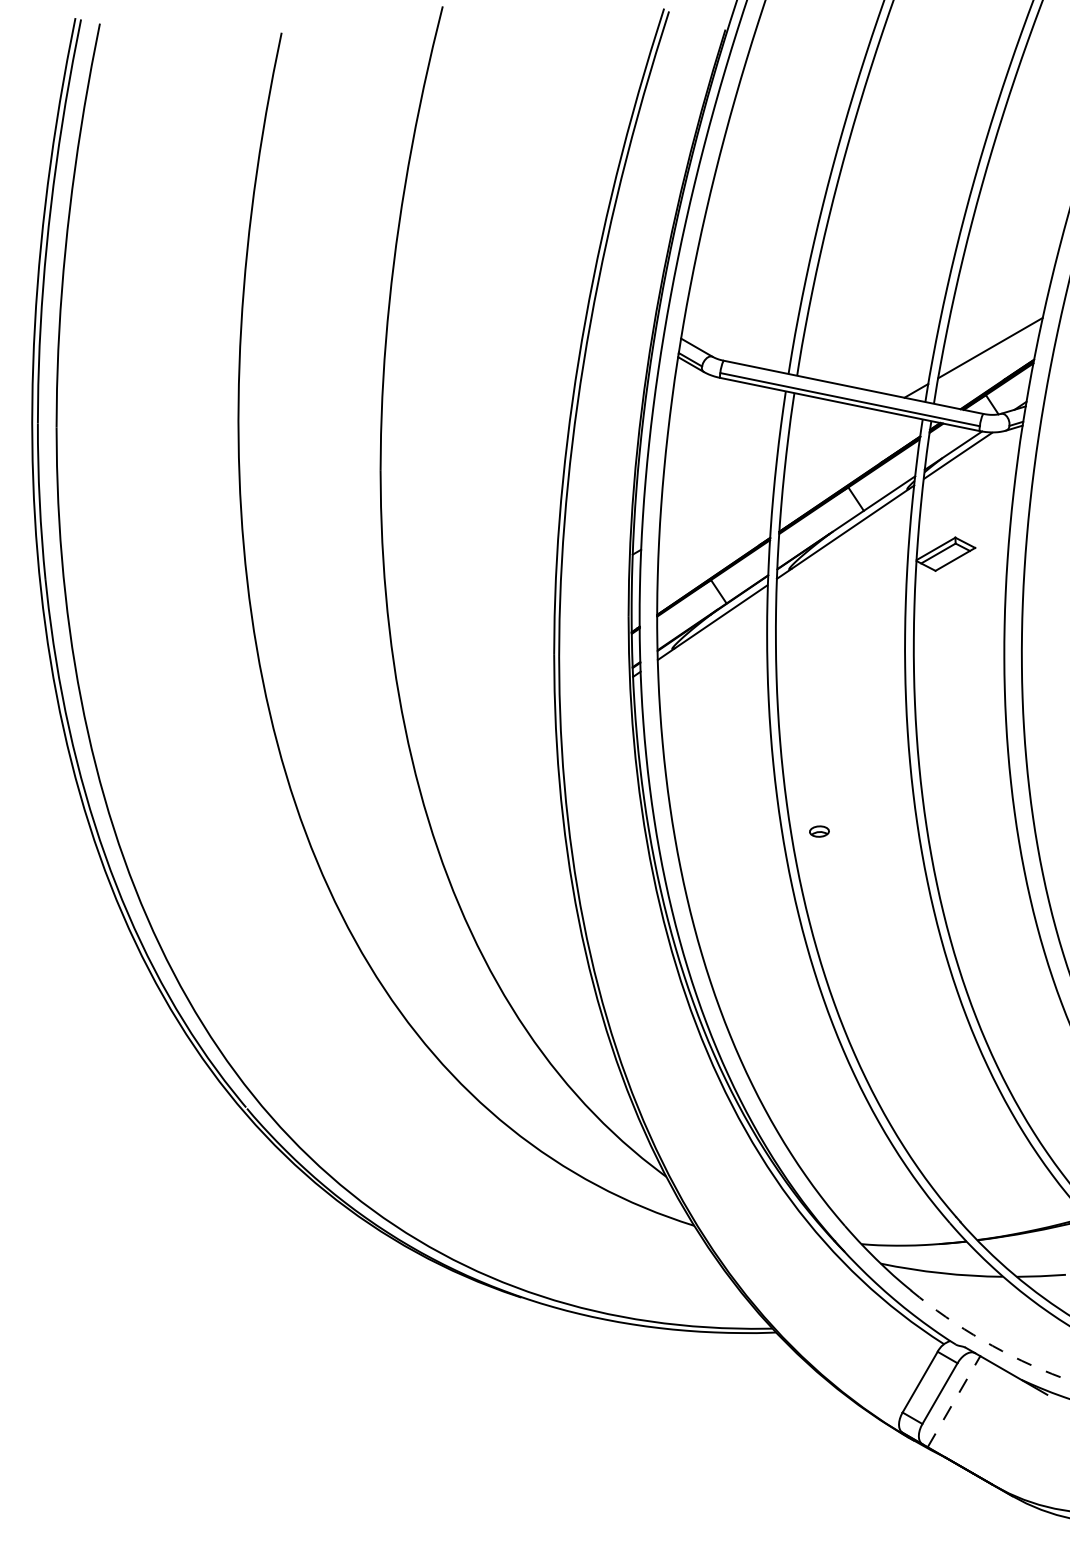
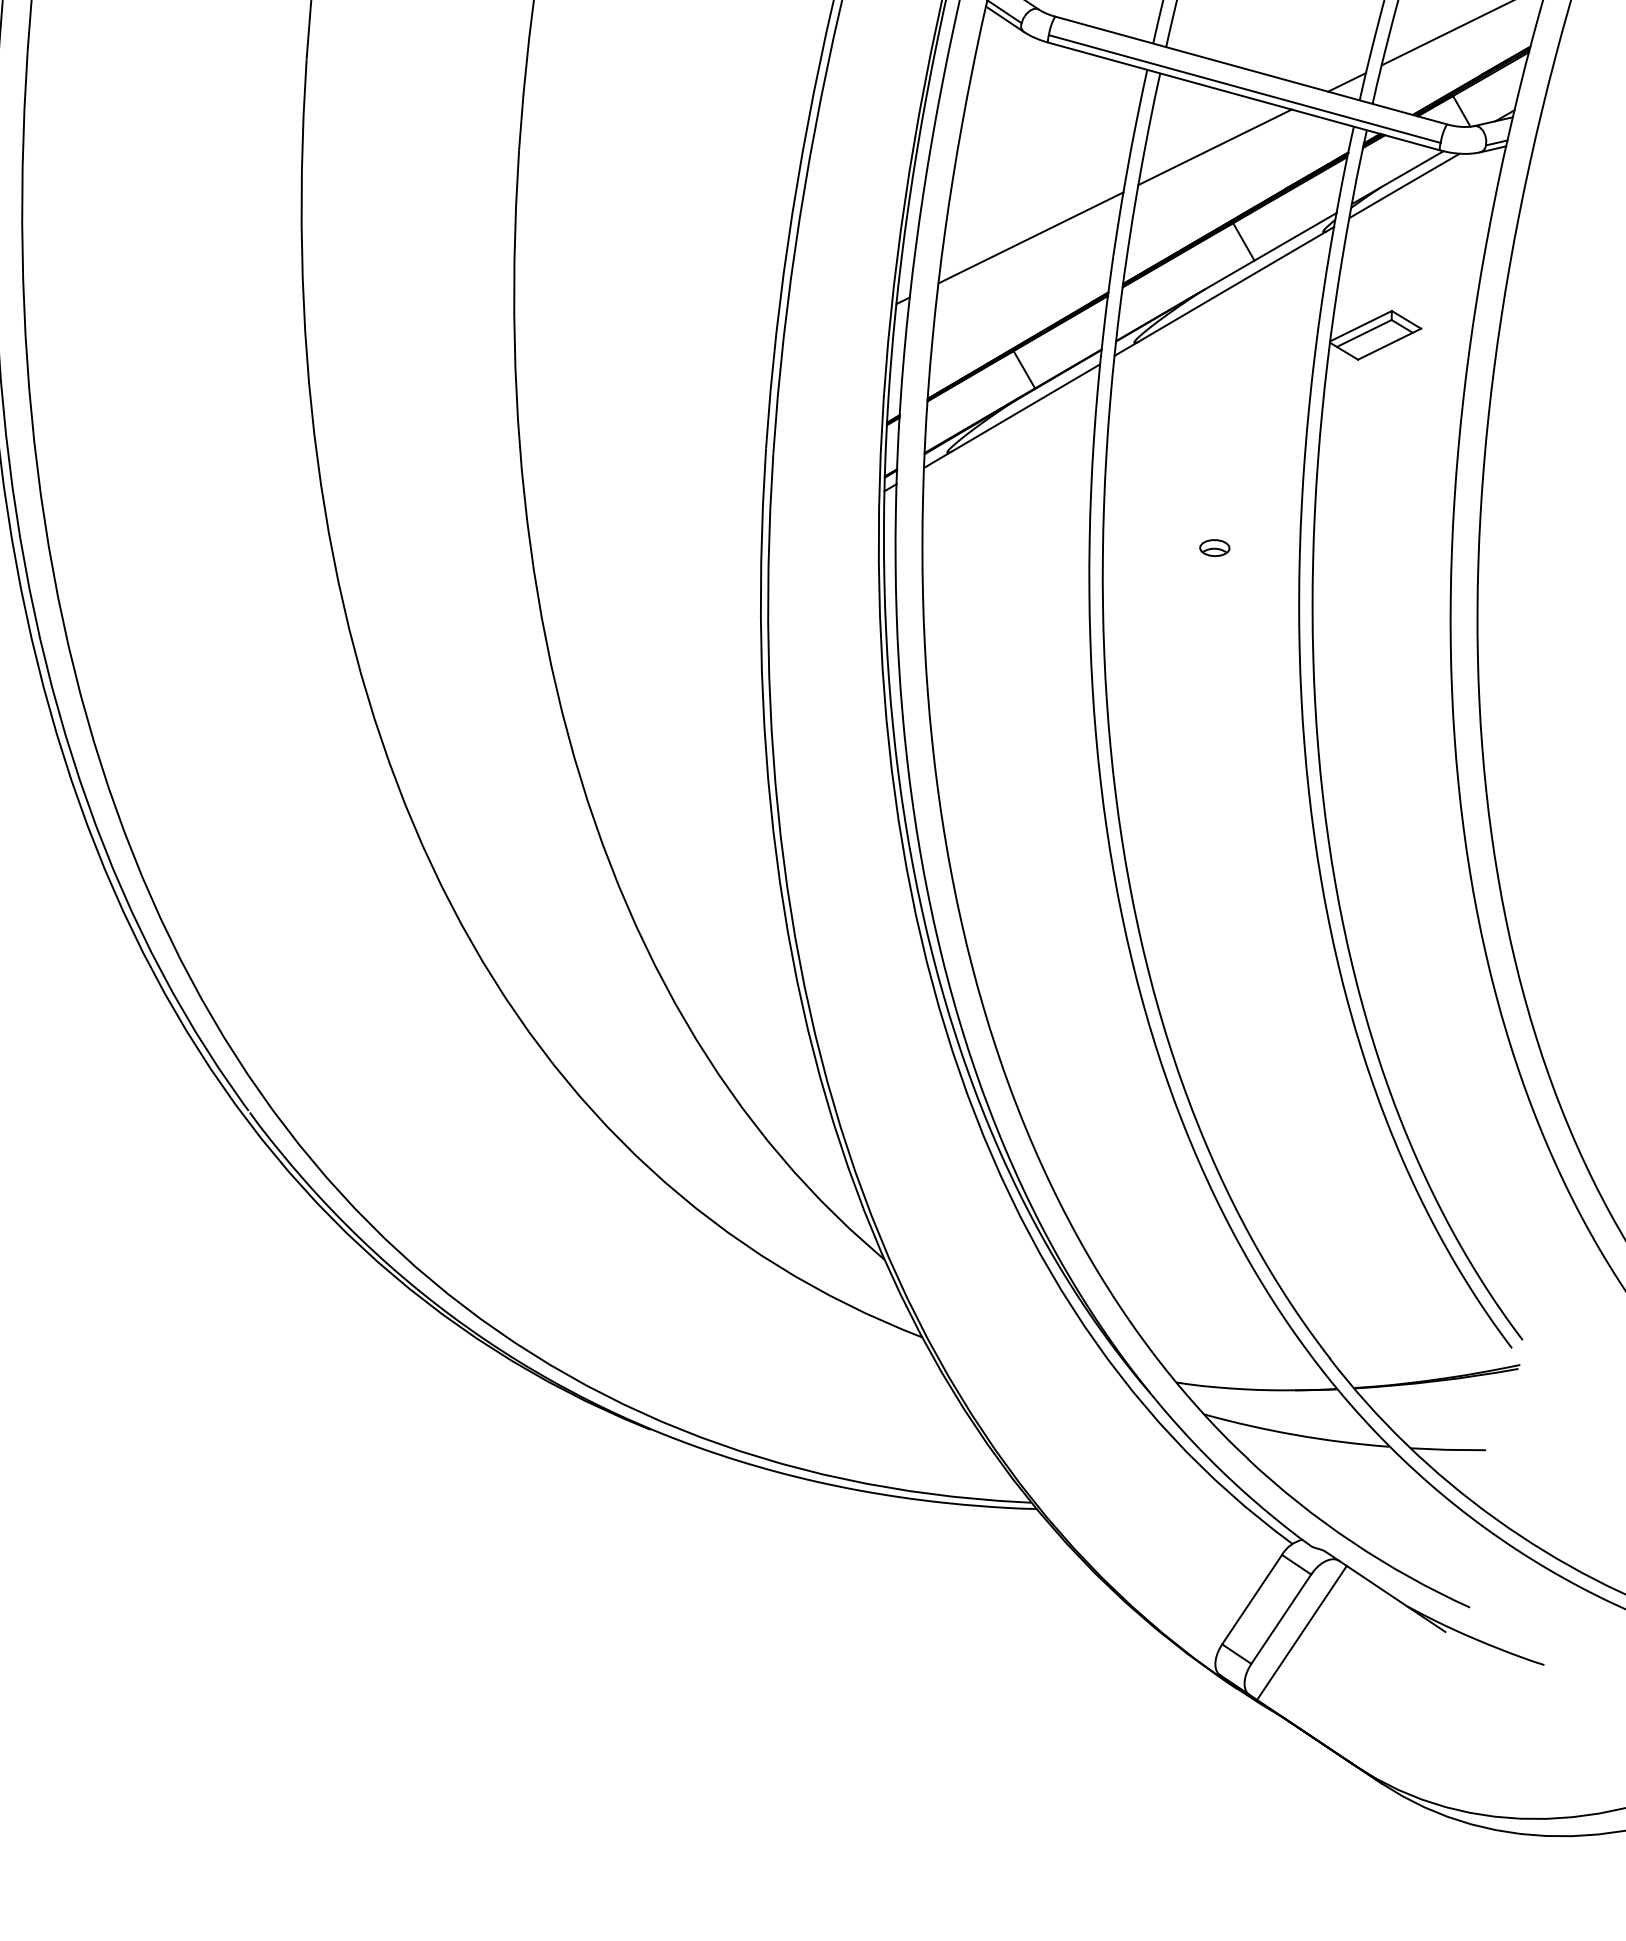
line: (833, 438) -> (1215, 146), added
line: (717, 505) -> (1031, 237), added
part: (819, 831) -> (1214, 547), moved
arc: (983, 1340) -> (1353, 1542), dashed -> solid
line: (954, 1401) -> (1302, 1632), dashed -> solid

